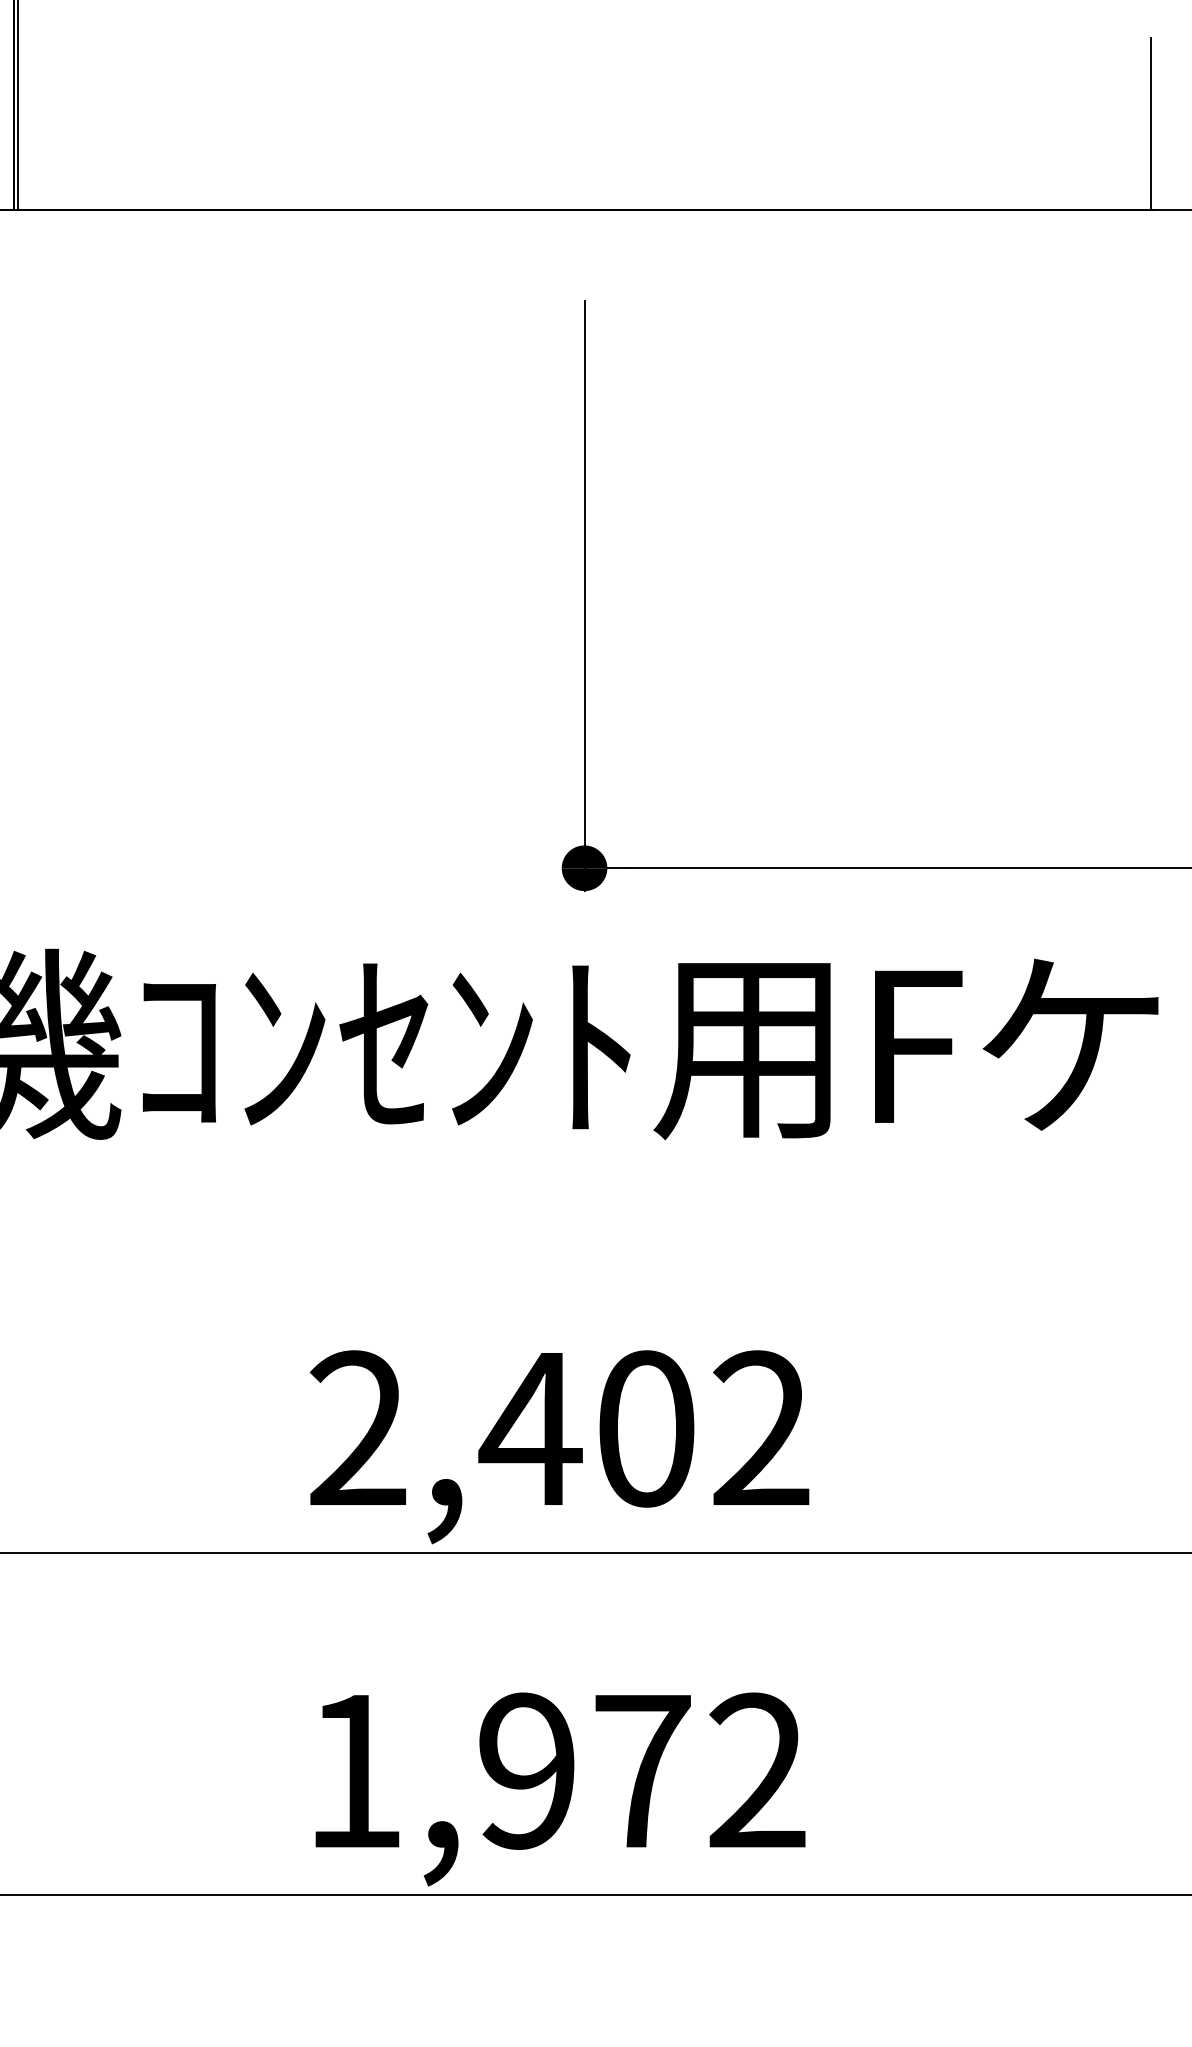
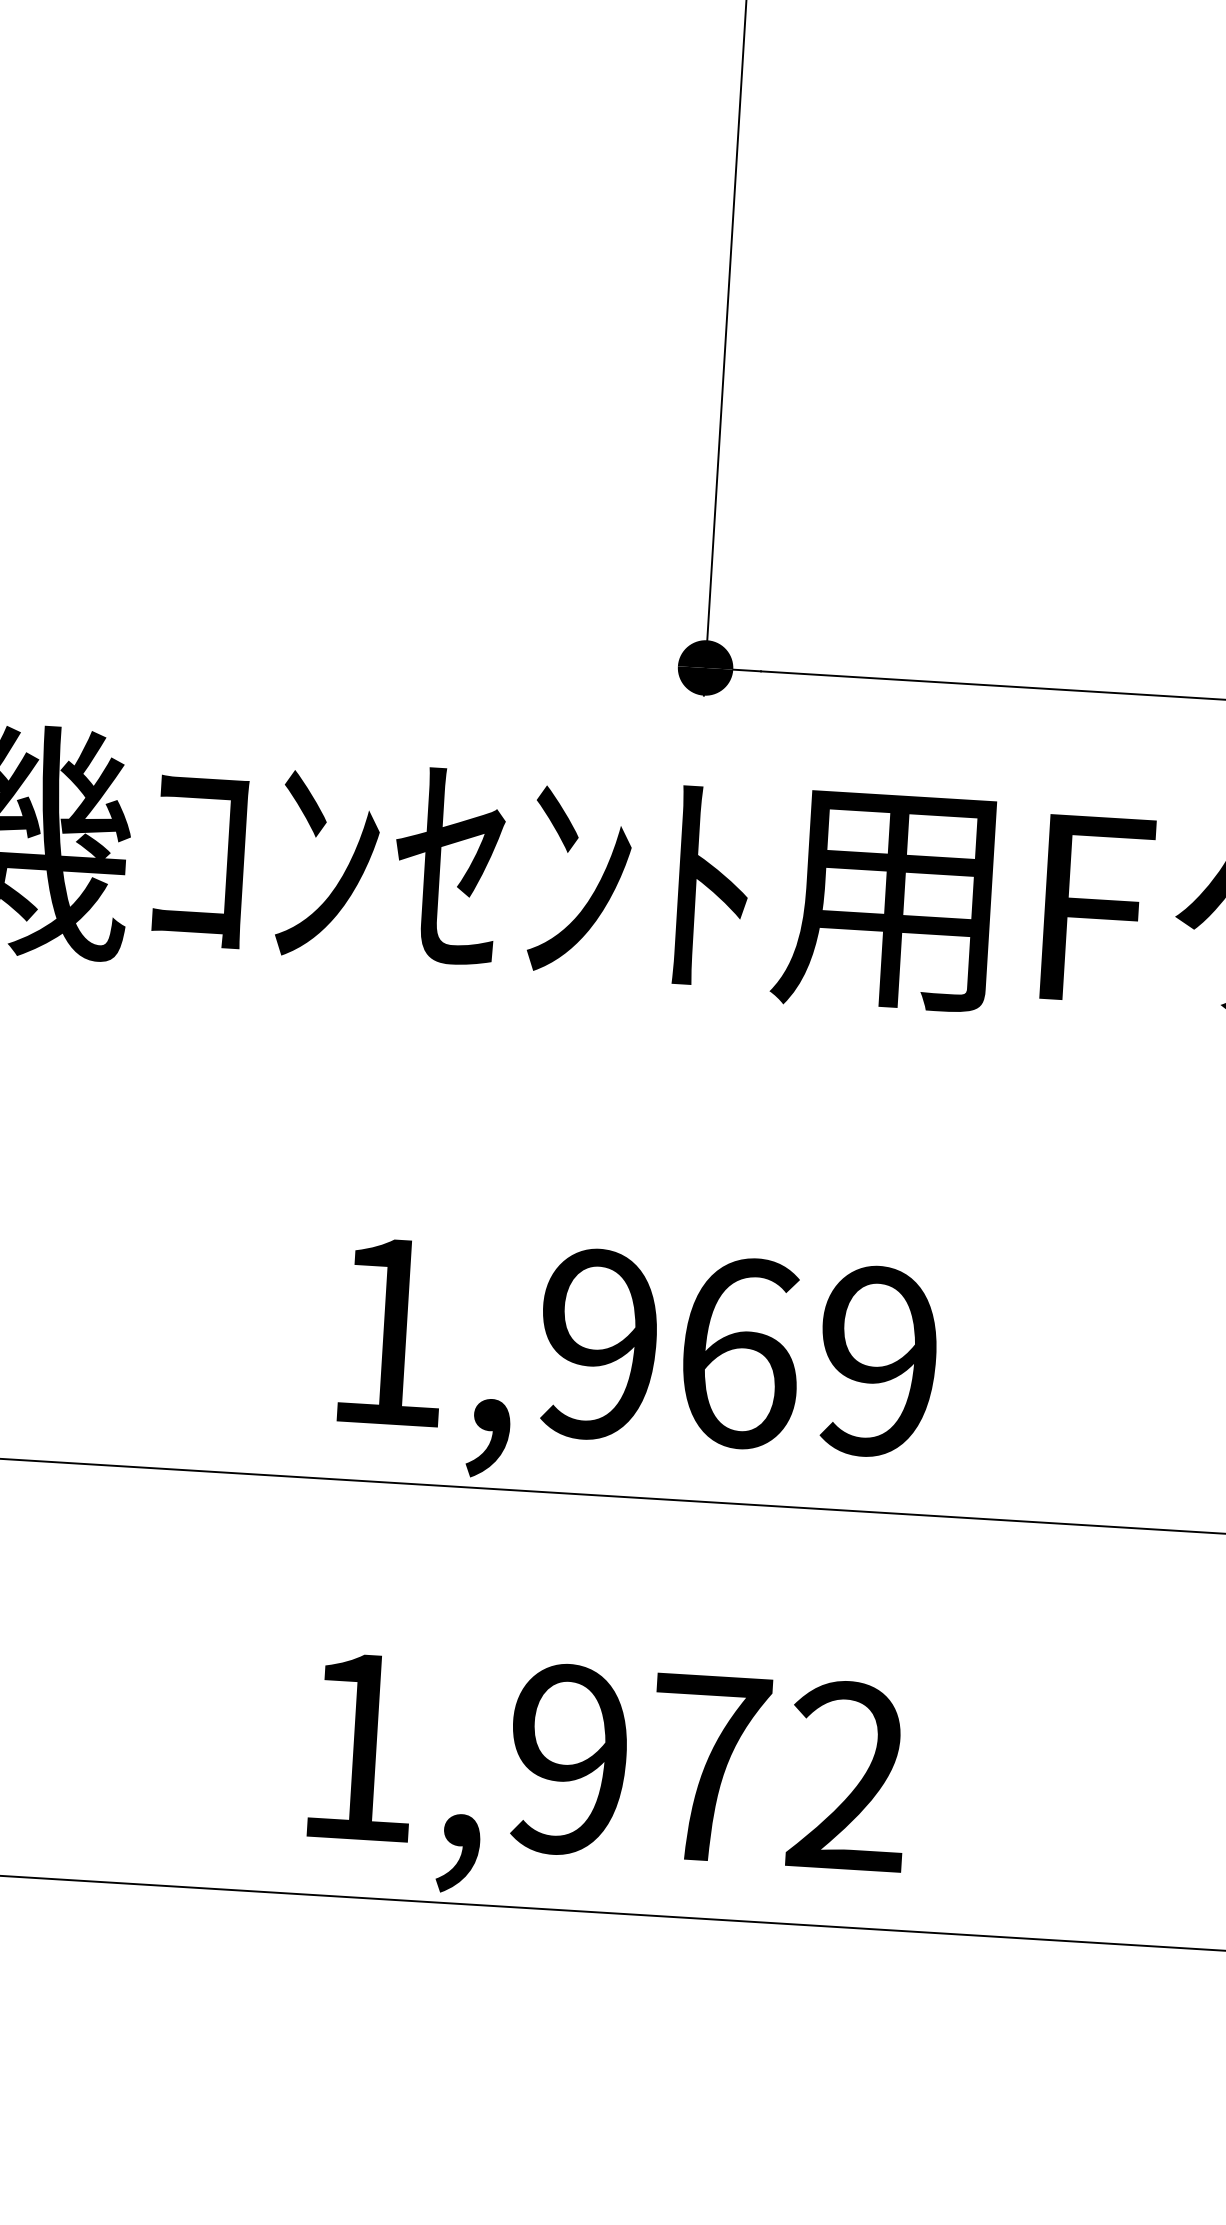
text: (559, 1428) -> (633, 1346), 2,402 -> 1,969

